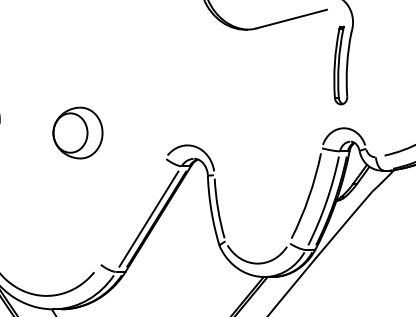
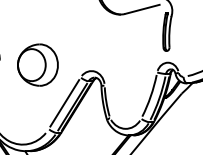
part: (77, 131) -> (37, 64), size x1.67
line: (132, 211) -> (64, 103), added

